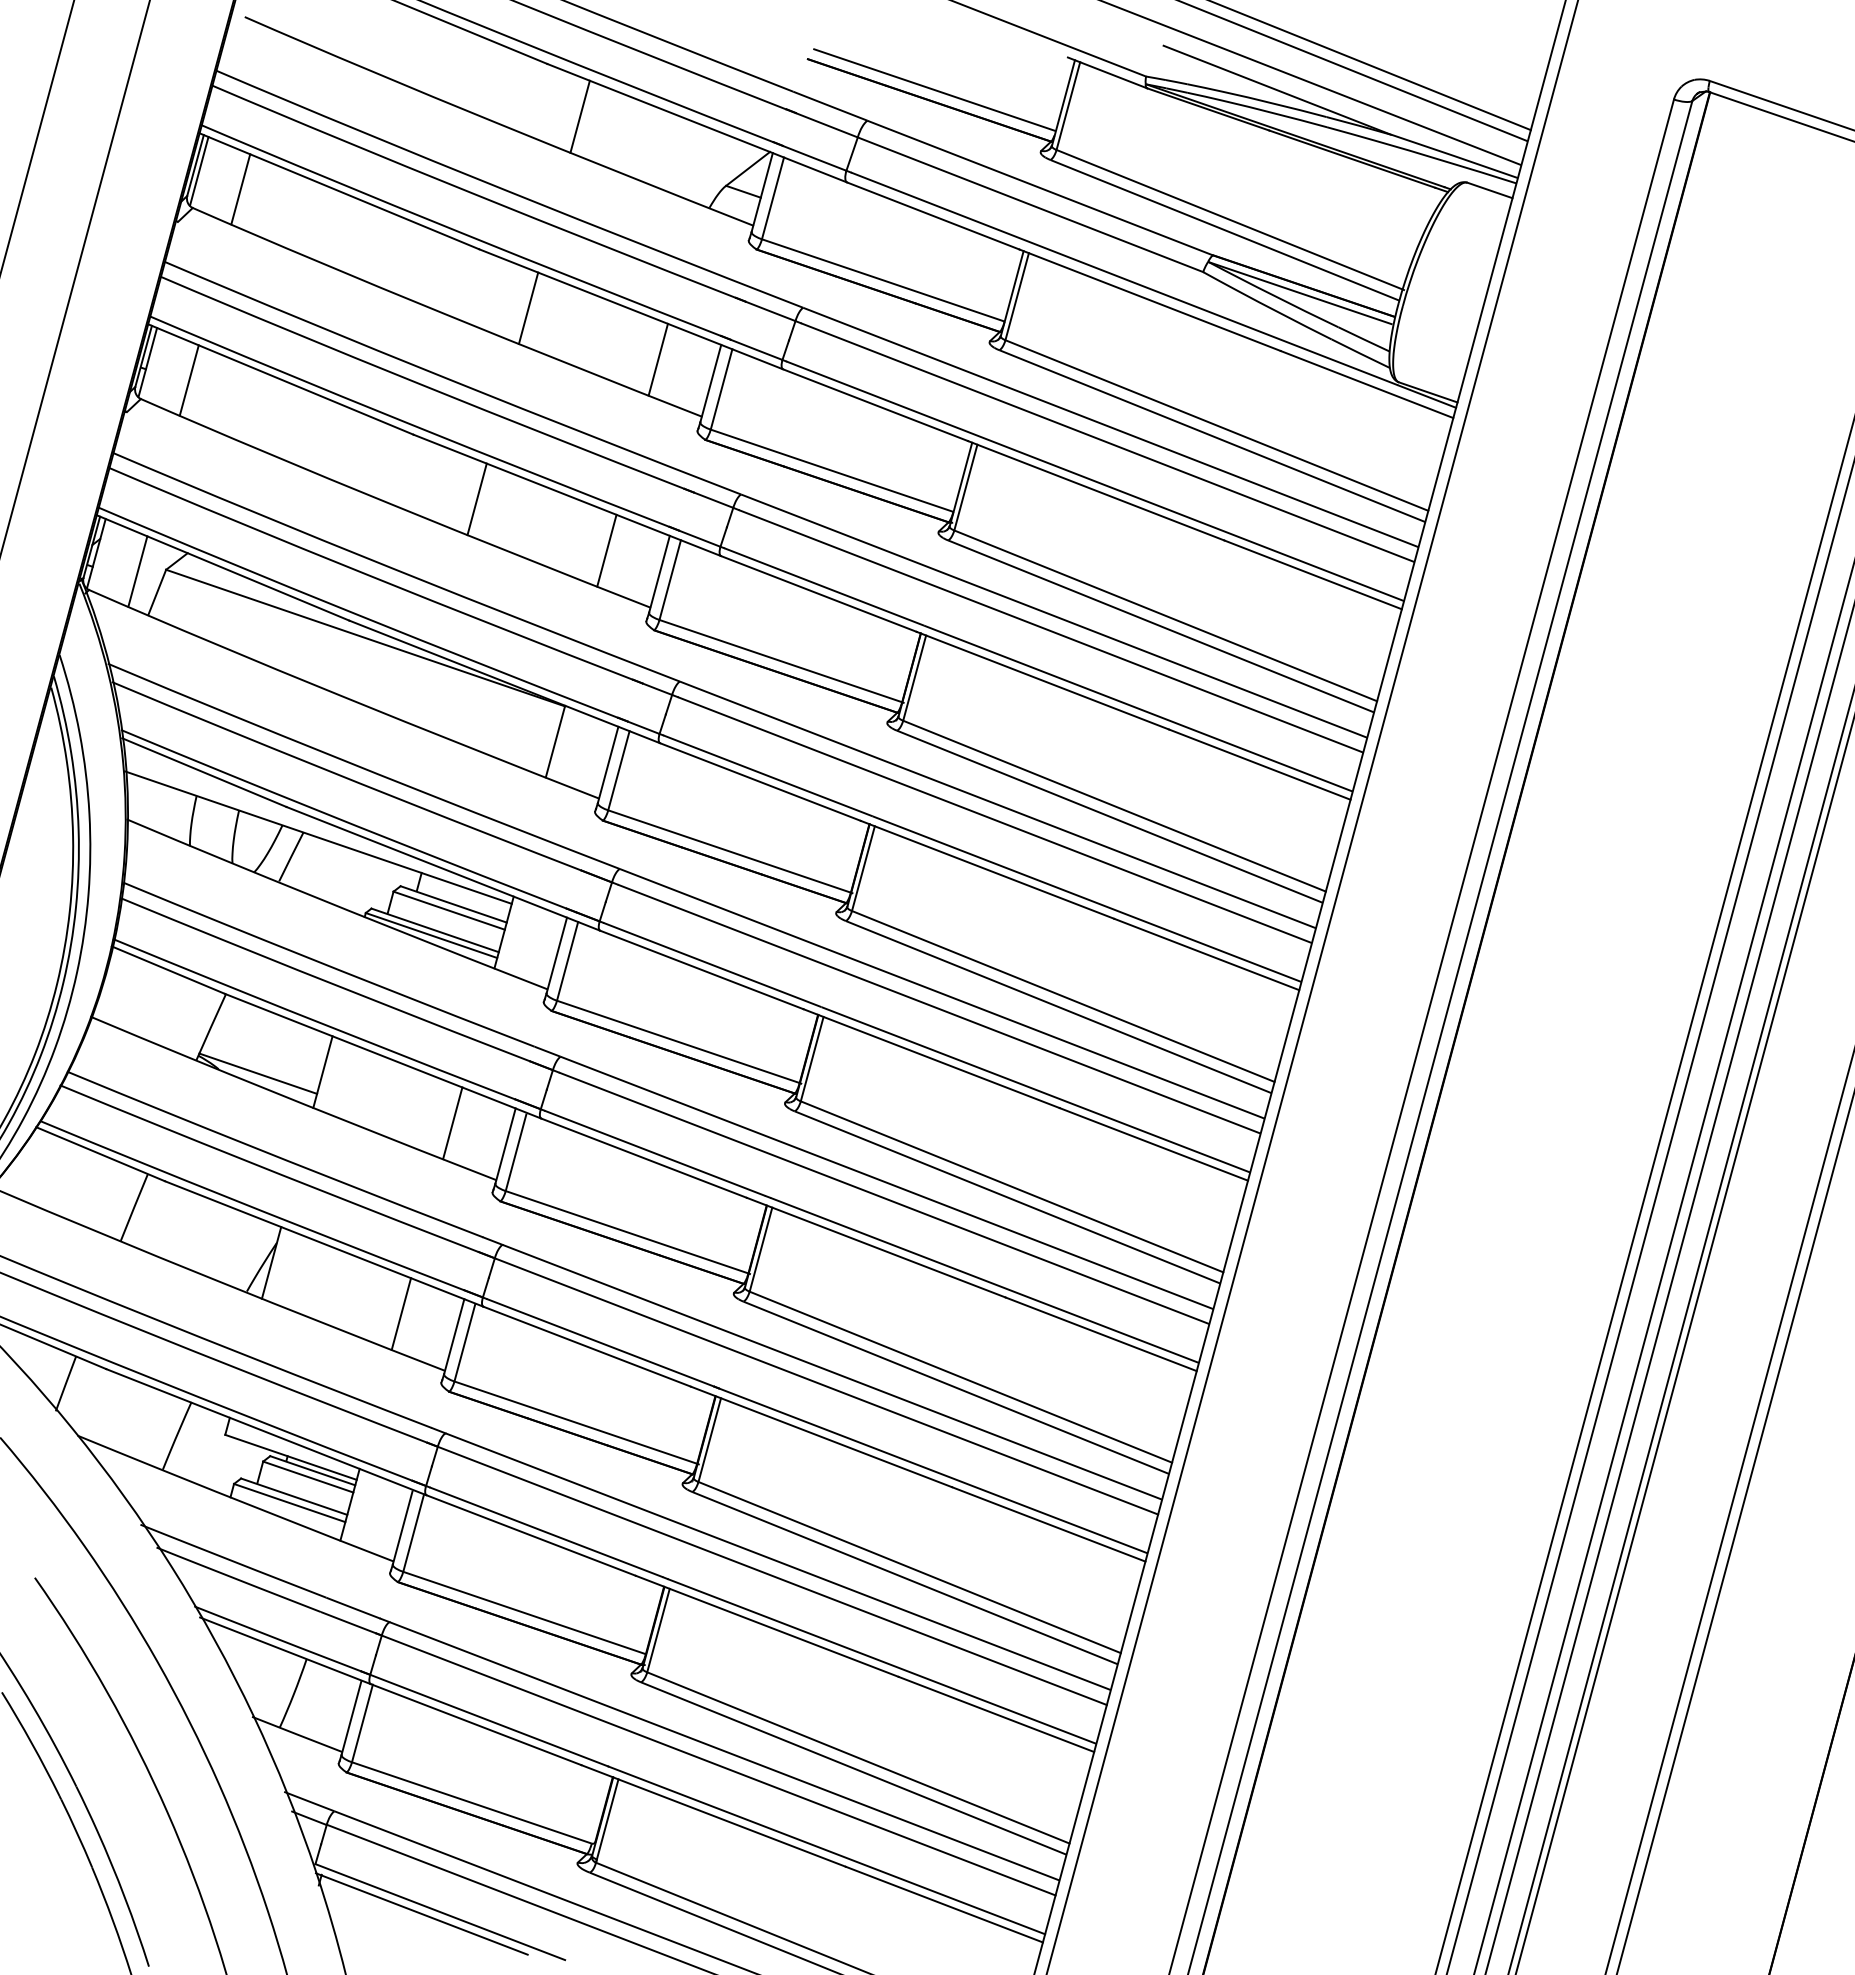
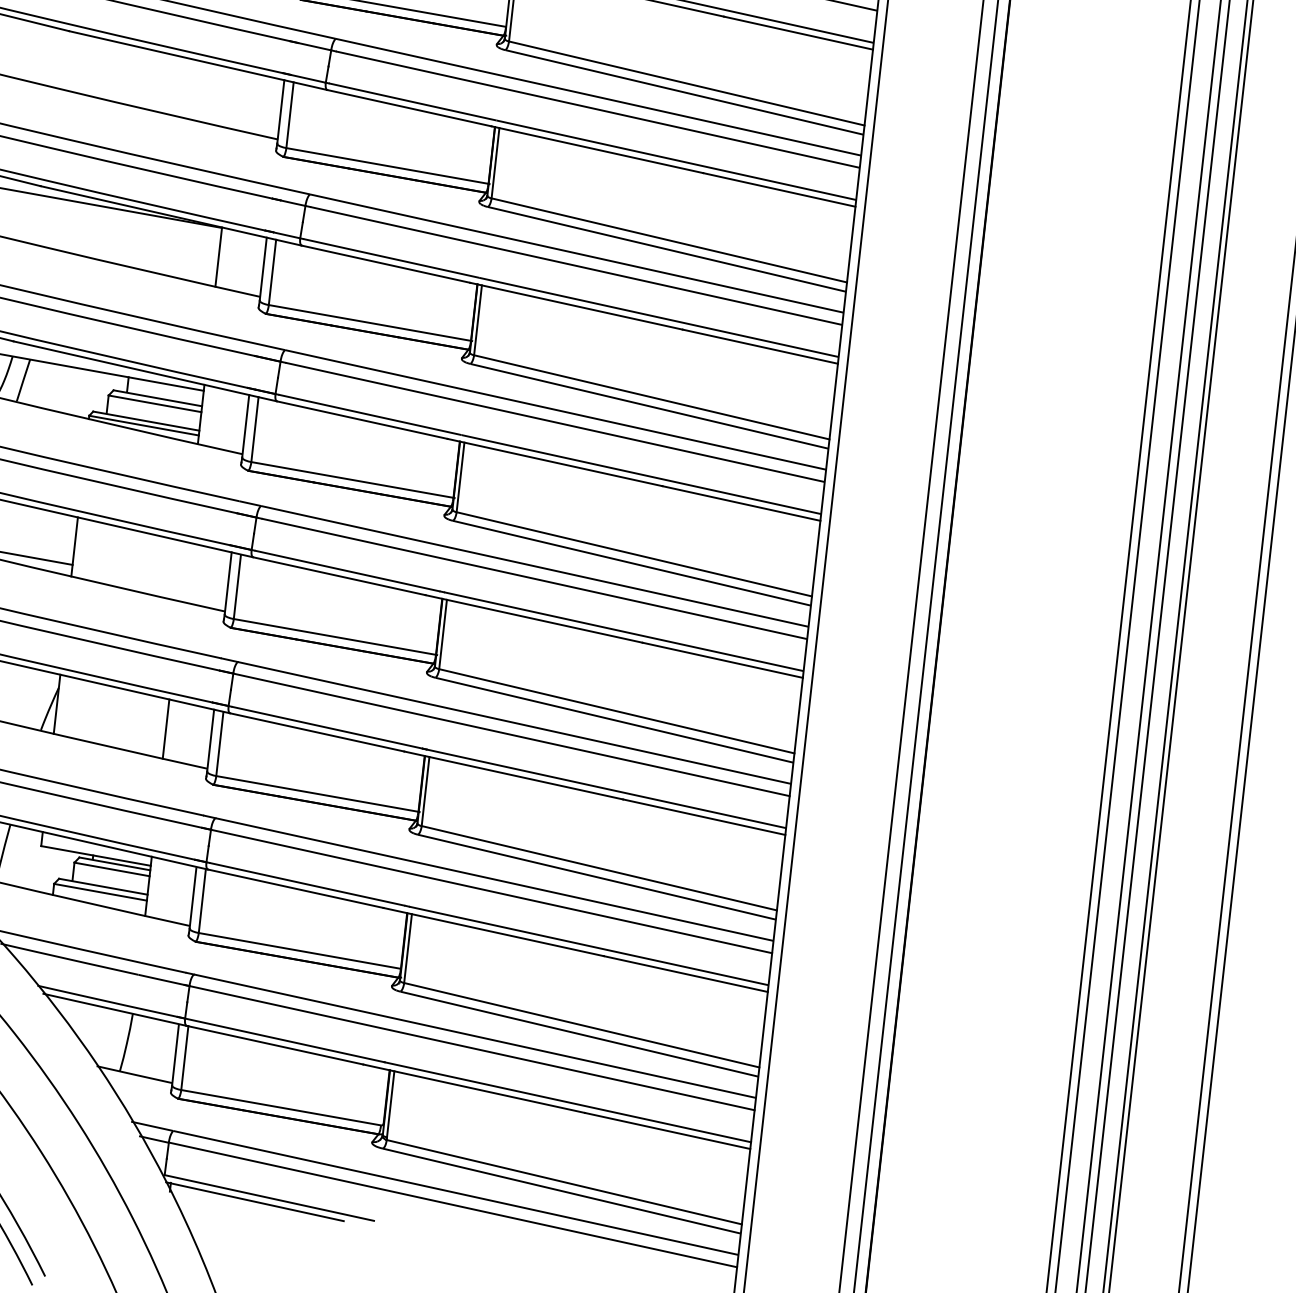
line: (476, 499) -> (126, 74), removed
line: (606, 550) -> (235, 99), removed
line: (452, 1123) -> (183, 571), removed

